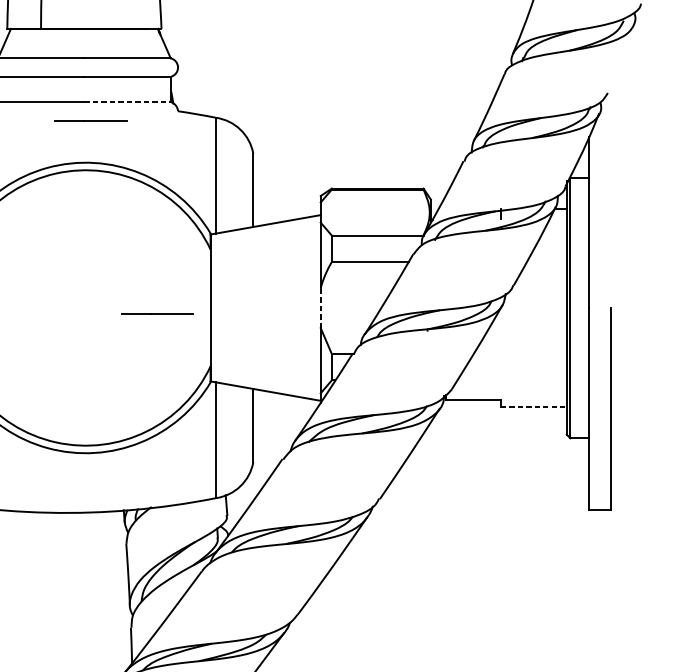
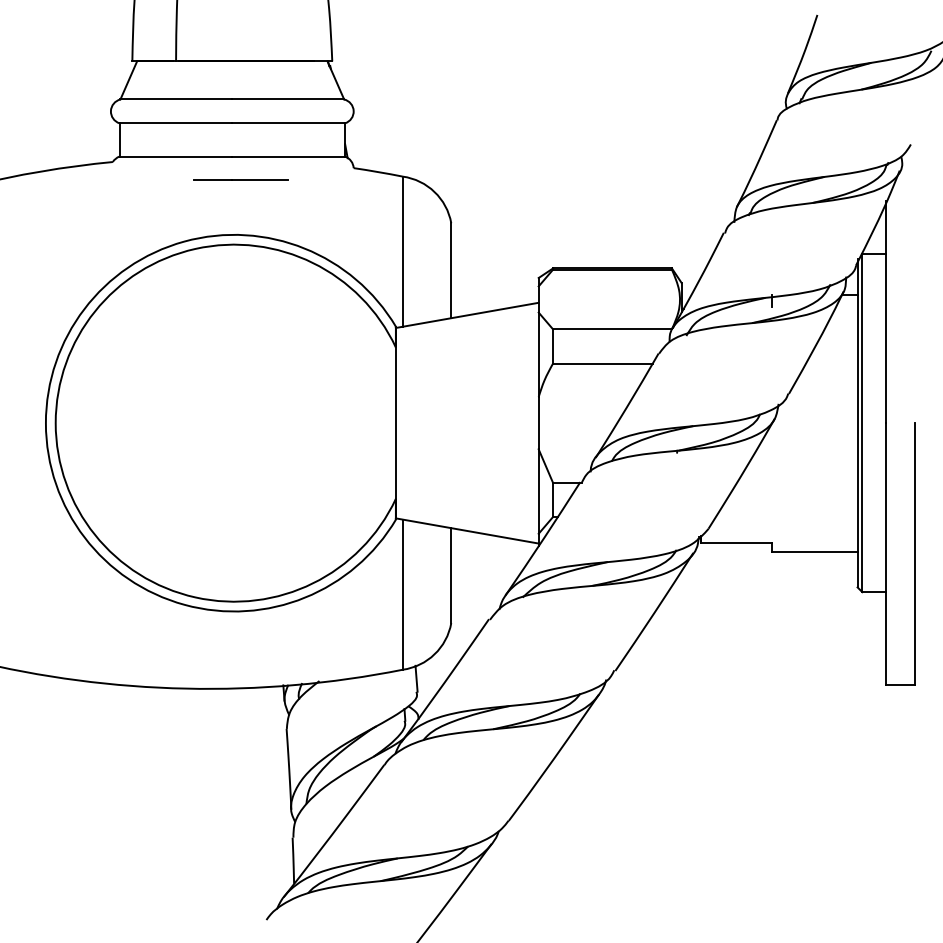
line: (128, 102) -> (289, 156), dashed -> solid
line: (320, 307) -> (538, 422), dashed -> solid
line: (157, 312) -> (326, 429), removed
line: (533, 406) -> (814, 551), dashed -> solid

